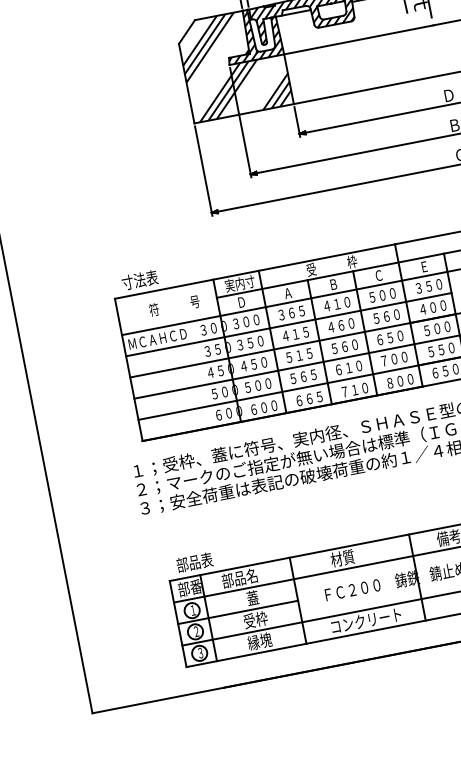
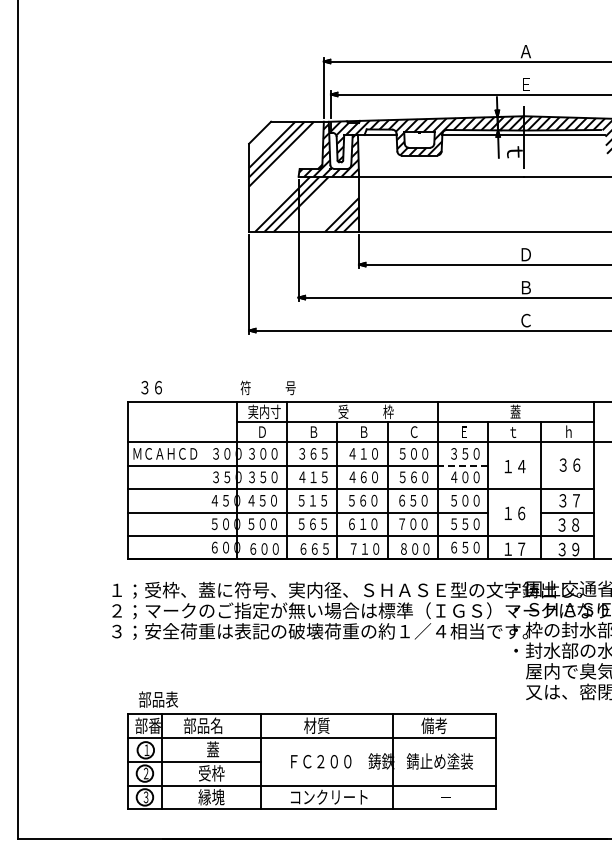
text: (139, 280) -> (158, 387), 寸法表 -> ３６
text: (287, 292) -> (313, 431), Ａ -> Ｂ
line: (428, 297) -> (462, 465), solid -> dashed
text: (173, 305) -> (267, 387), moved

